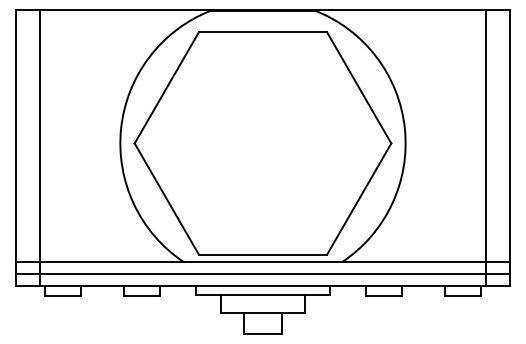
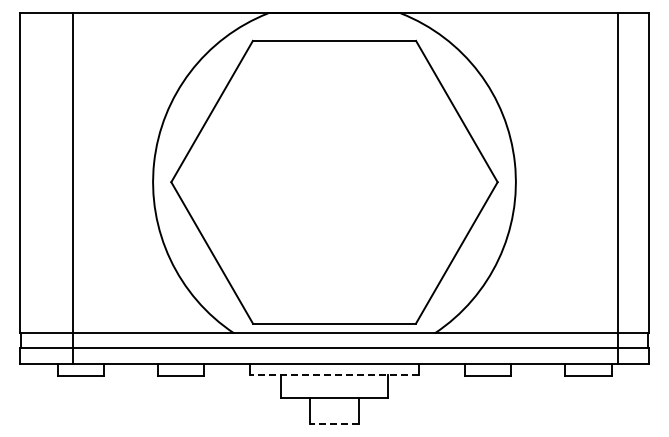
line: (39, 147) -> (72, 187), moved
line: (263, 294) -> (334, 374), solid -> dashed
line: (263, 333) -> (334, 424), solid -> dashed

